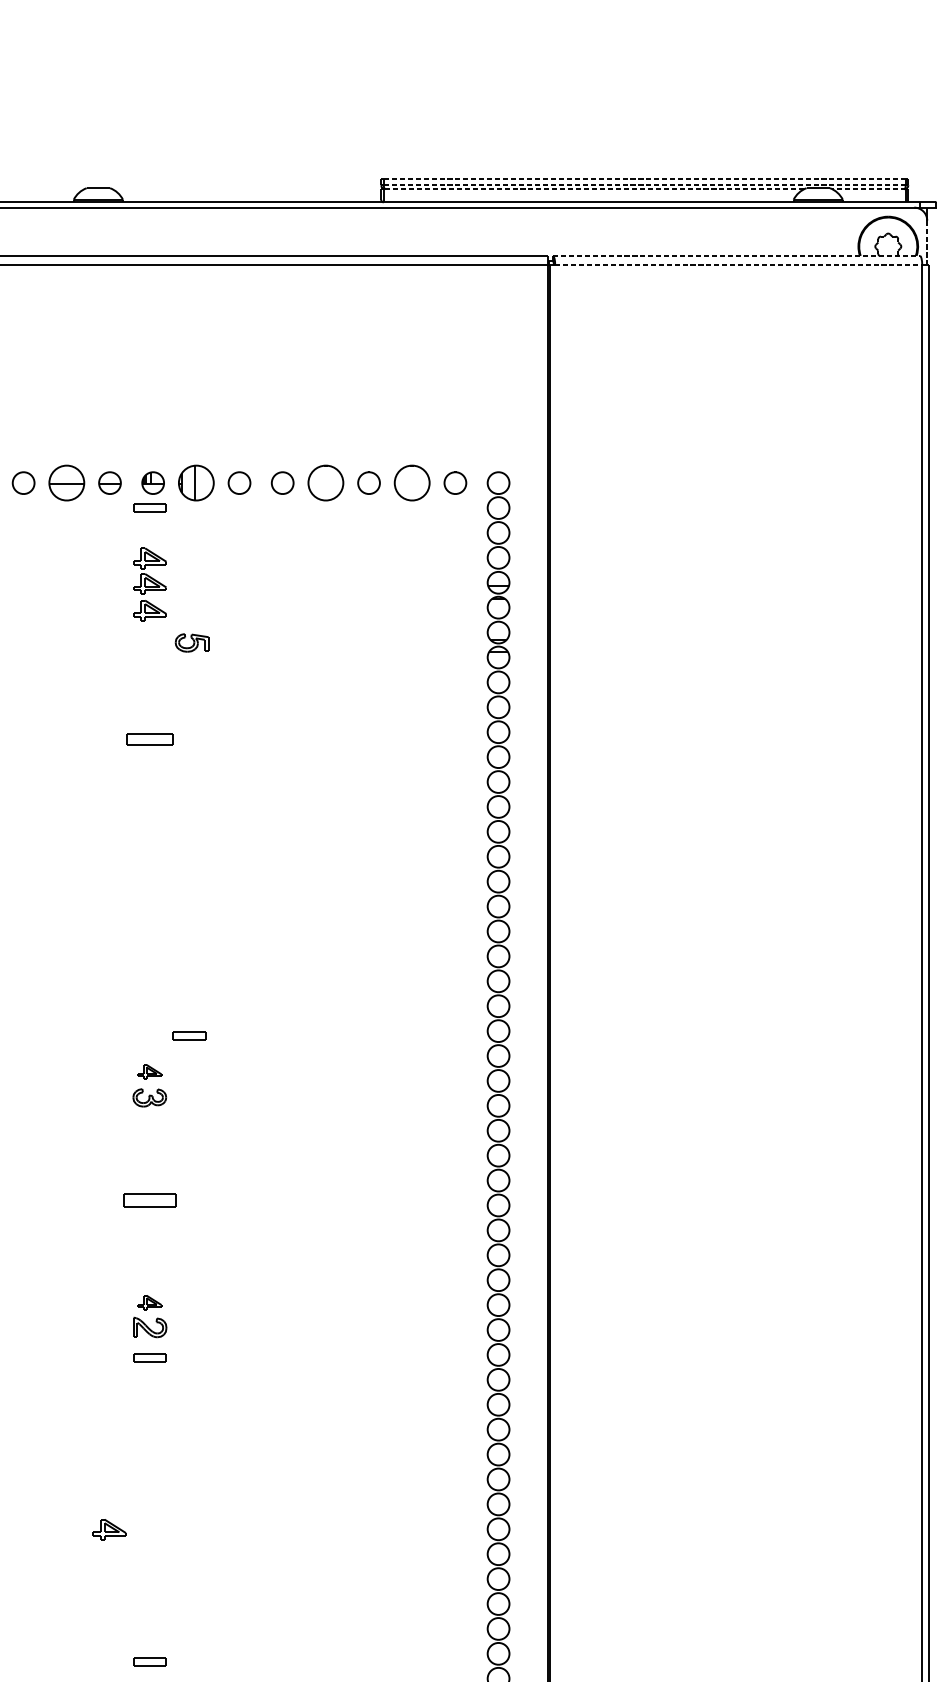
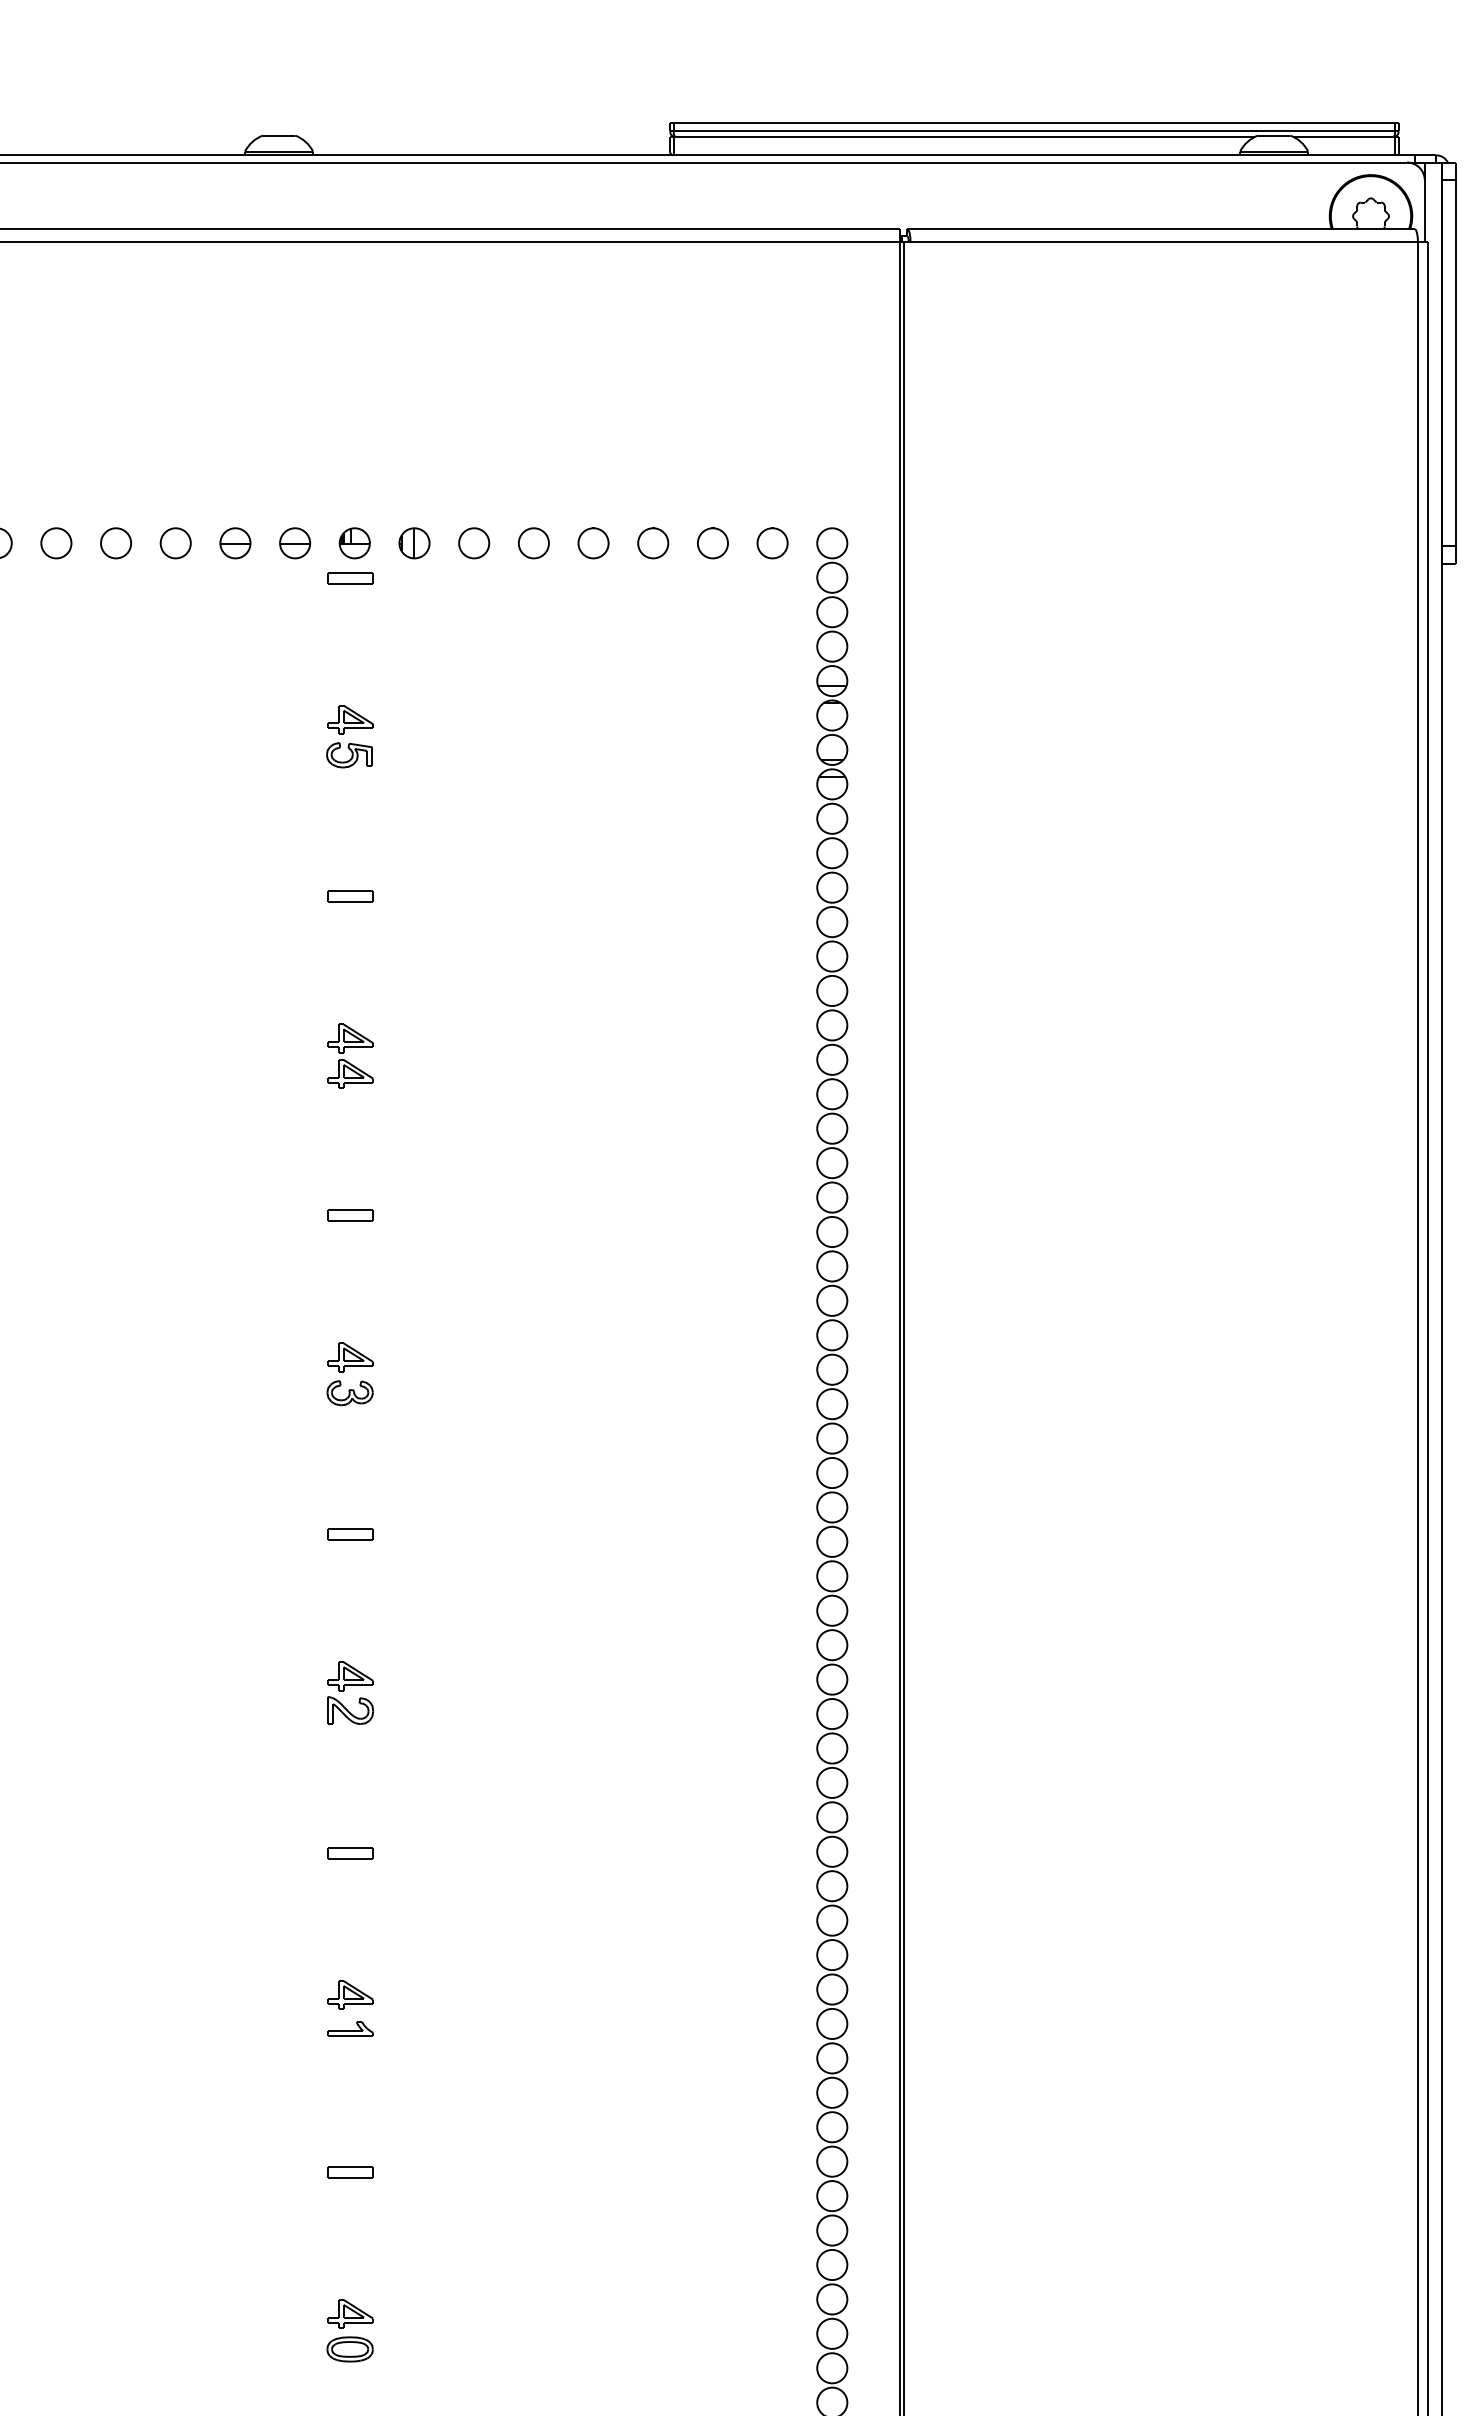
line: (644, 178) -> (1034, 122), dashed -> solid
line: (644, 185) -> (1034, 131), dashed -> solid
line: (593, 189) -> (963, 137), dashed -> solid
line: (869, 189) -> (1344, 137), dashed -> solid
line: (926, 243) -> (1424, 211), dashed -> solid
line: (736, 256) -> (1161, 229), dashed -> solid
line: (738, 265) -> (1164, 242), dashed -> solid
part: (66, 483) -> (235, 543), size x0.62
part: (196, 483) -> (414, 543), size x0.62
part: (325, 483) -> (593, 543), size x0.62
part: (411, 483) -> (712, 543), size x0.62
part: (148, 575) -> (348, 1061), moved
part: (192, 643) -> (349, 755), moved
part: (150, 738) -> (350, 896), size x0.71
part: (189, 1035) -> (350, 1215), moved
part: (150, 1072) -> (350, 1357), size x1.43
part: (150, 1200) -> (350, 1534), size x0.62
part: (150, 1302) -> (350, 1676), size x1.43
part: (150, 1357) -> (350, 1853), moved
part: (109, 1529) -> (350, 1994), moved
part: (150, 1557) -> (350, 2028), added

